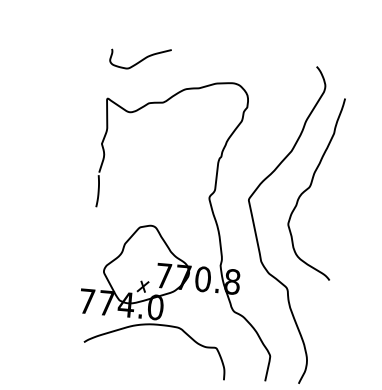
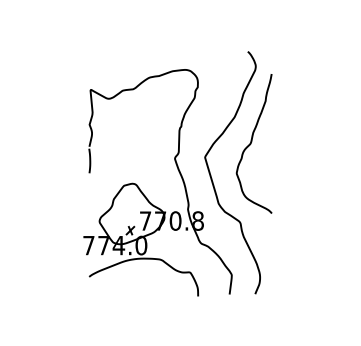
curve: (139, 60) -> (112, 58), removed

